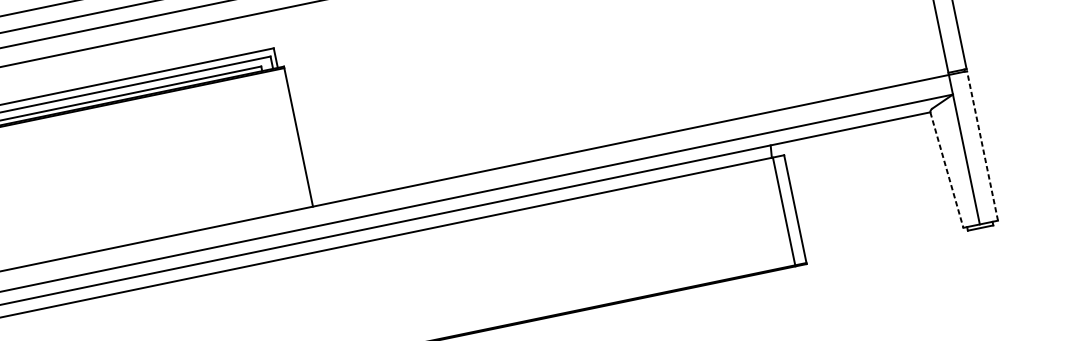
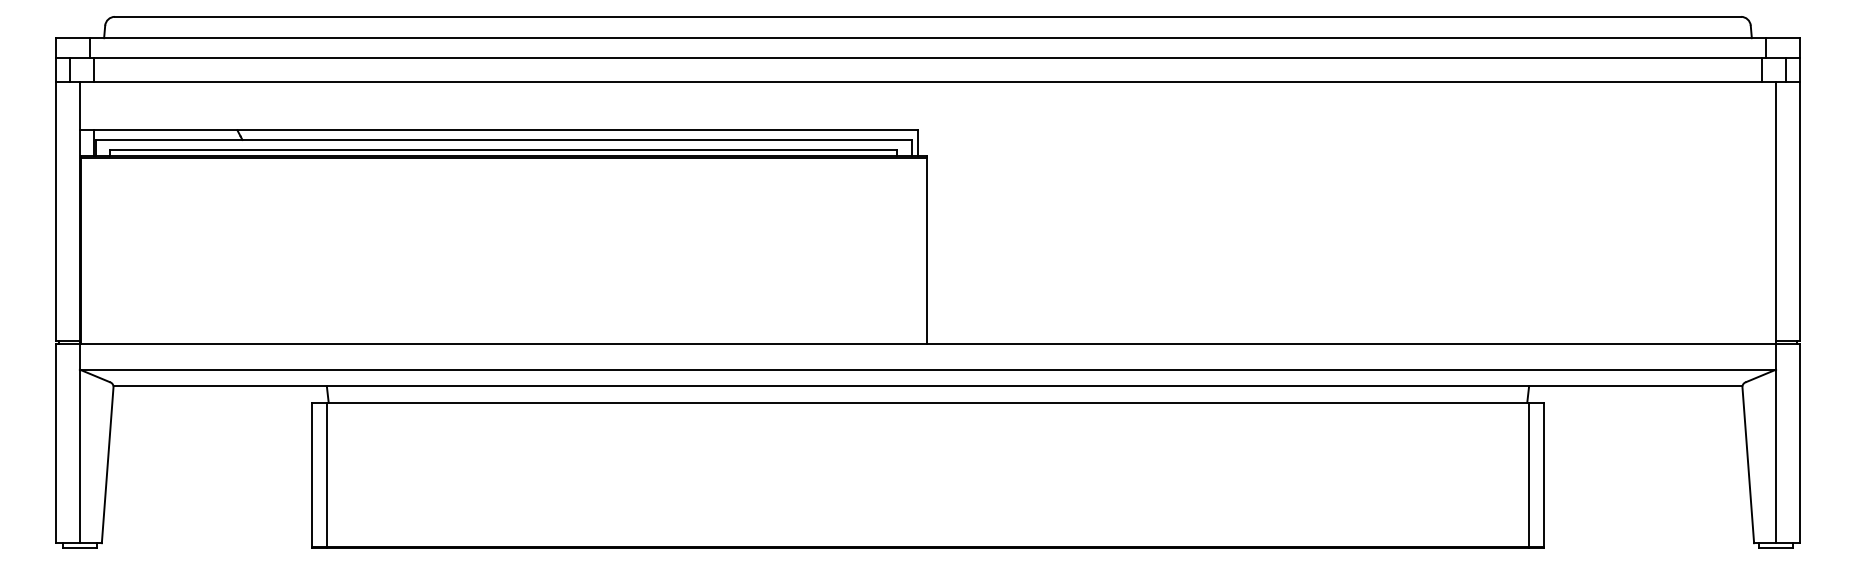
line: (982, 146) -> (1800, 443), dashed -> solid
line: (947, 169) -> (1748, 464), dashed -> solid

